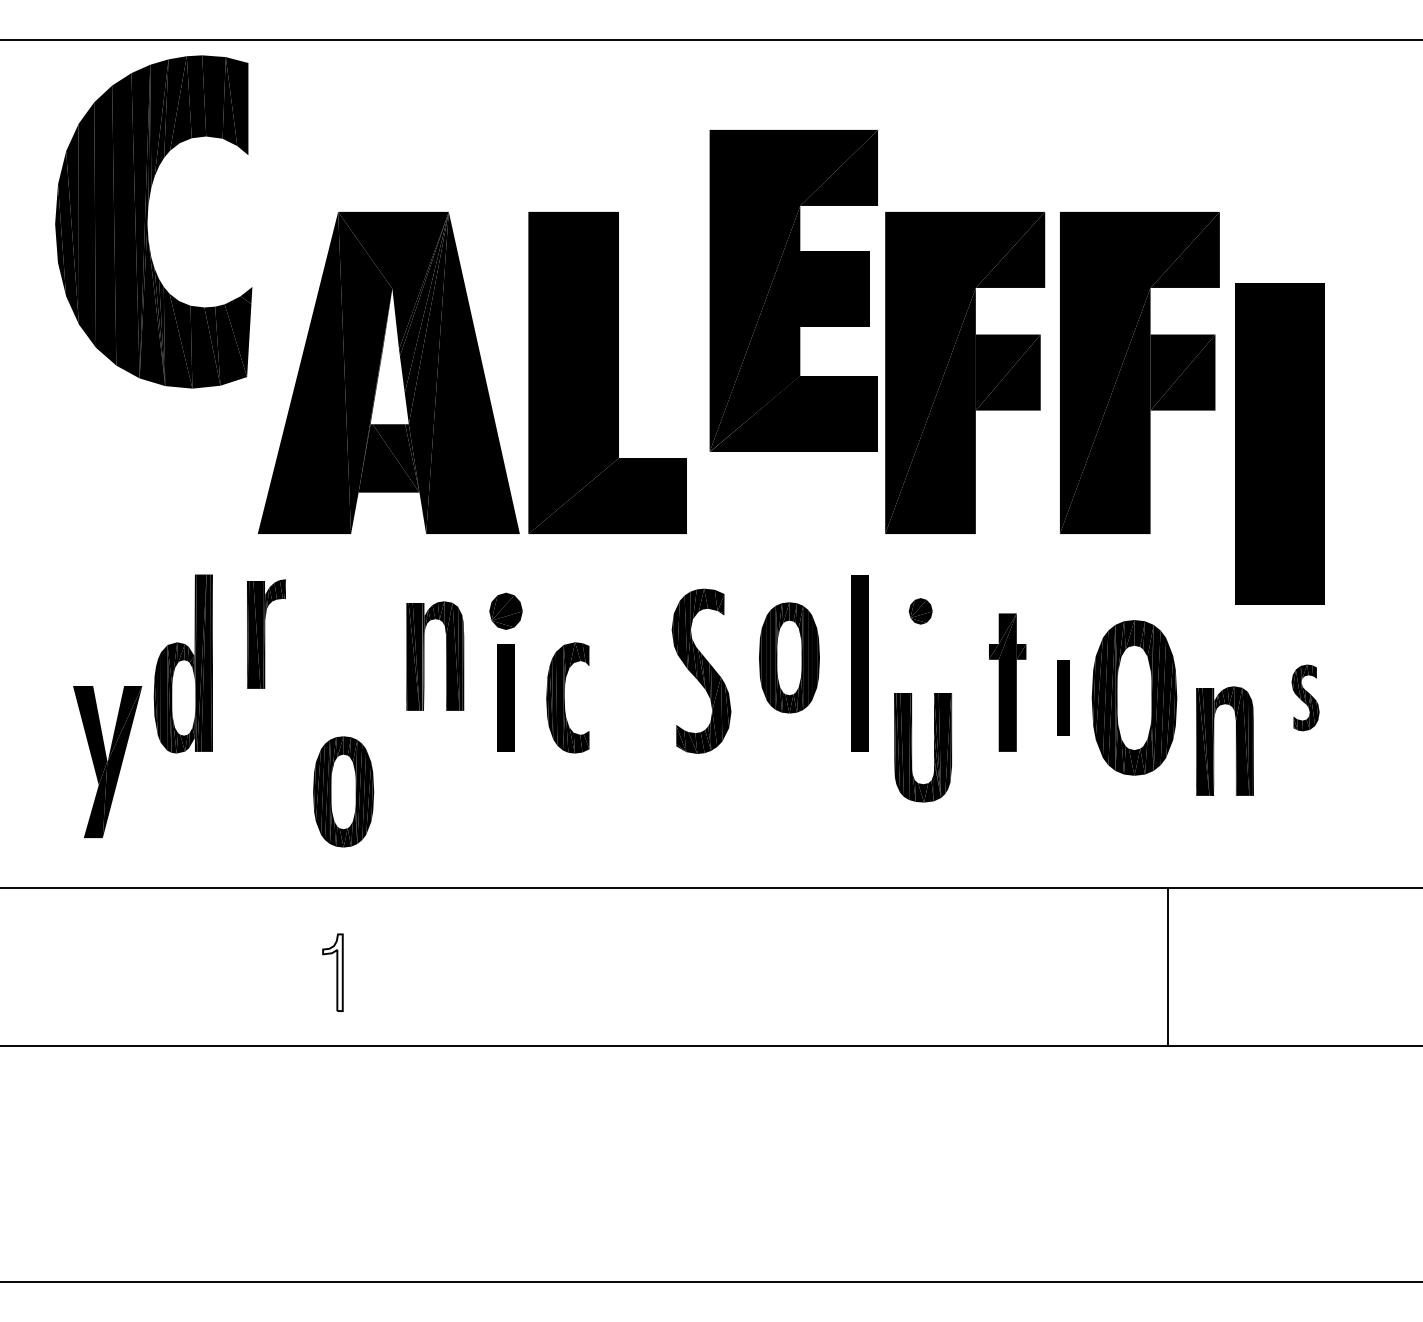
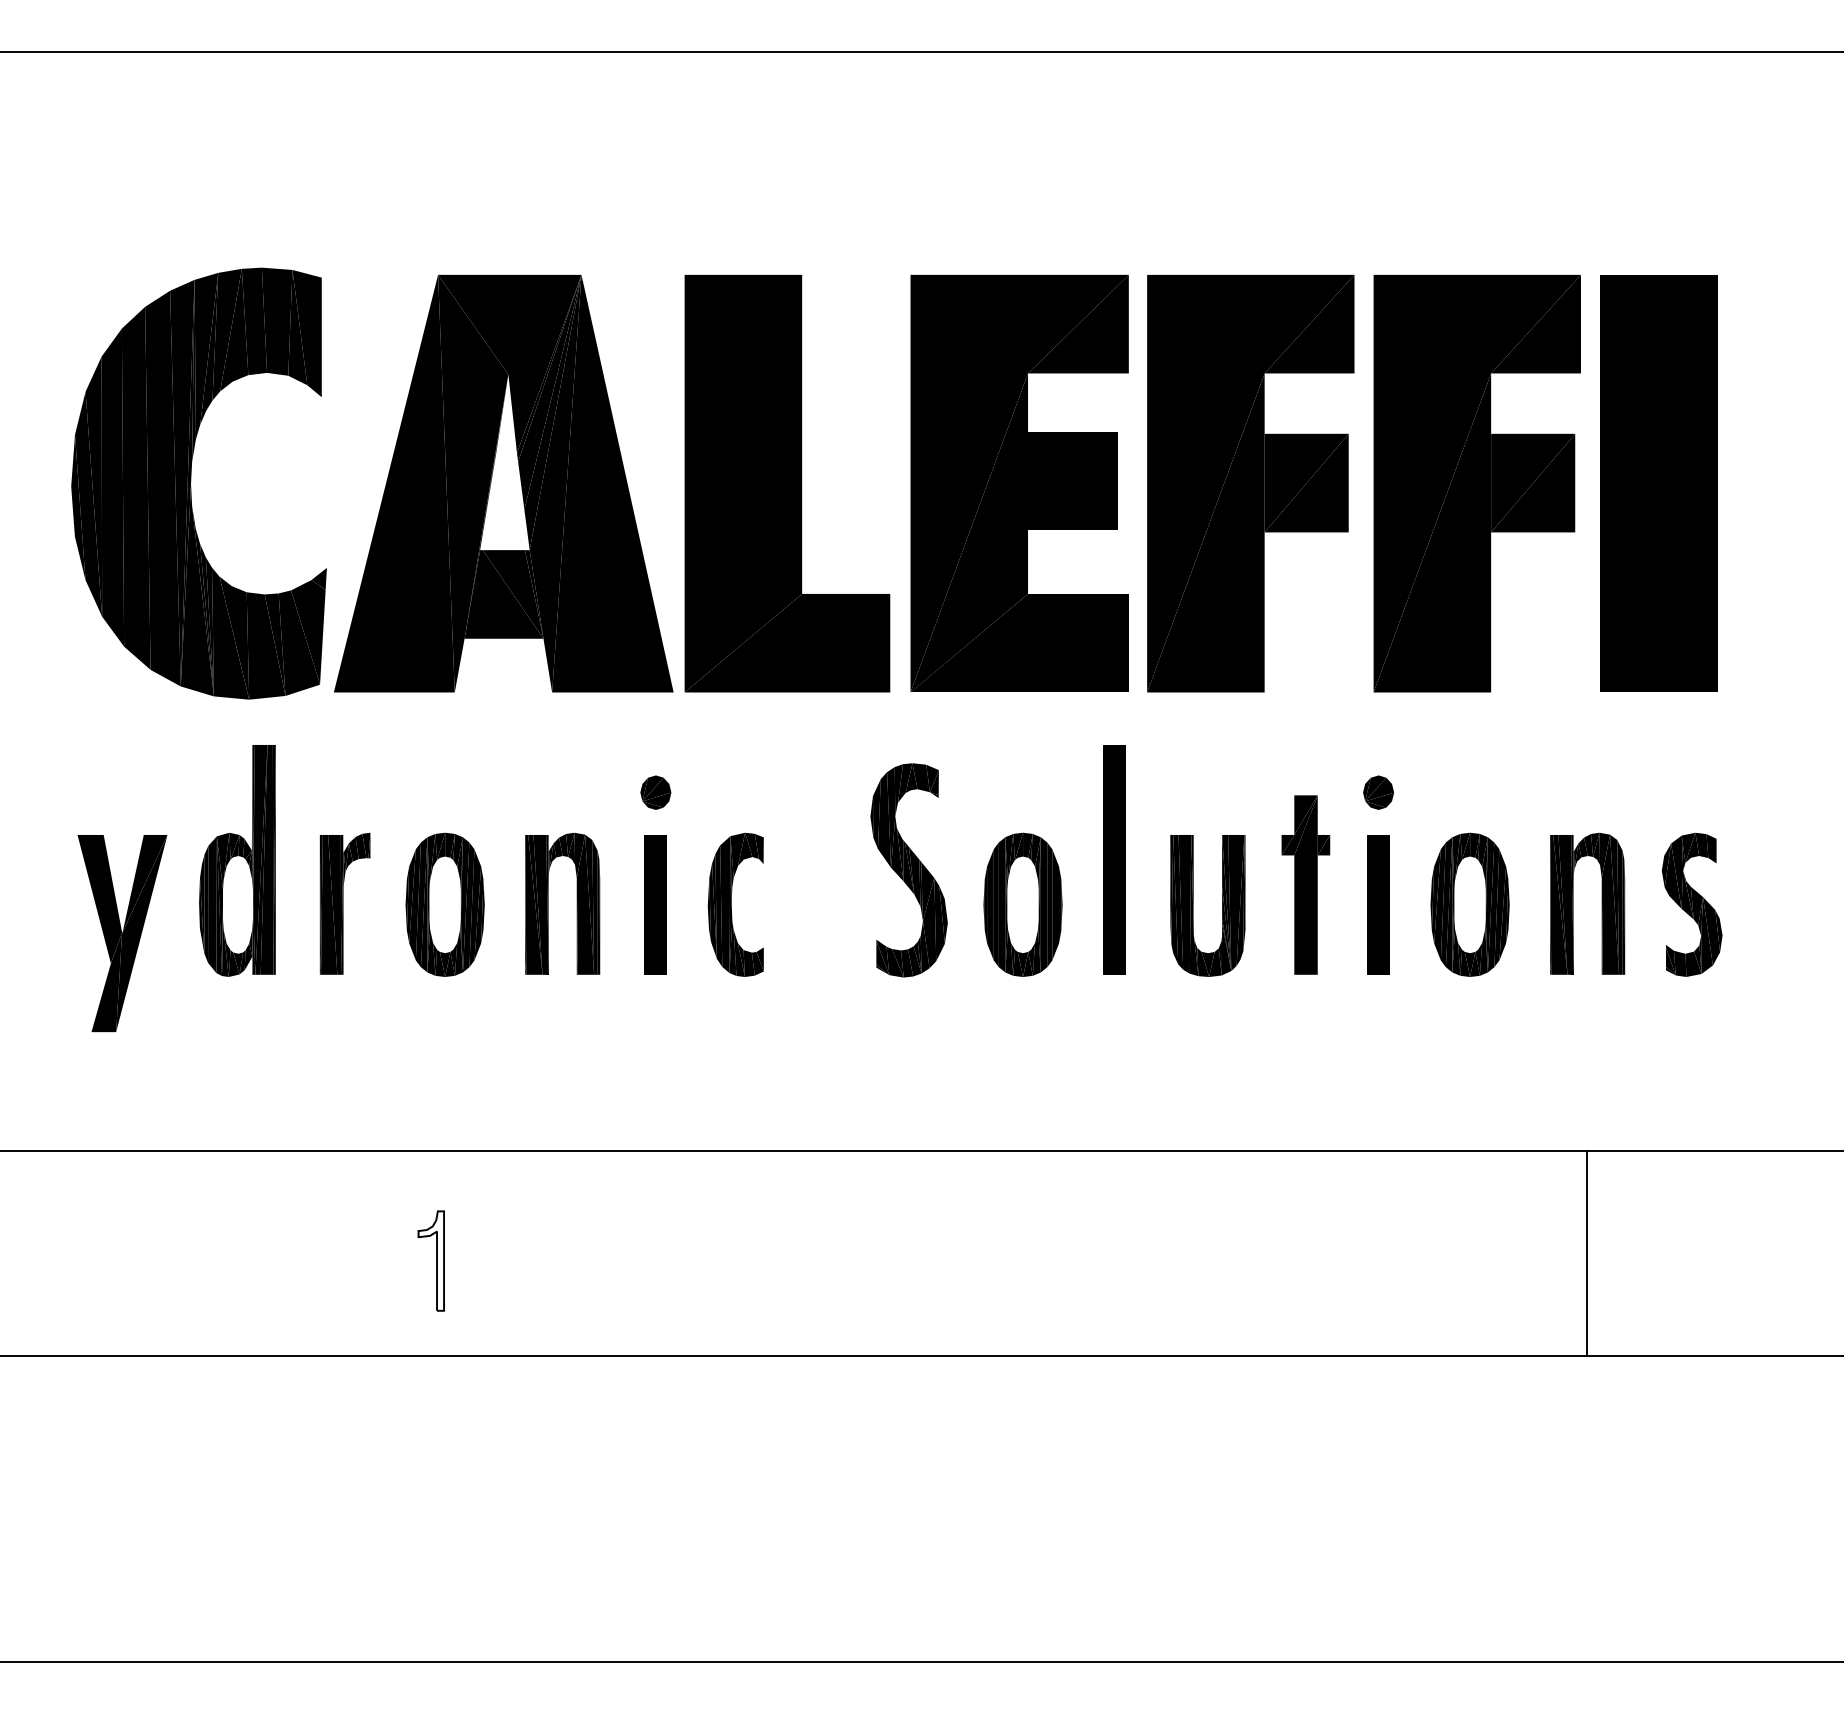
part: (153, 221) -> (198, 483), moved
part: (793, 290) -> (1019, 483), moved
part: (1279, 443) -> (1658, 483), moved
part: (506, 611) -> (656, 792), size x0.71
part: (920, 611) -> (1378, 792), moved
part: (266, 633) -> (345, 903), moved
part: (424, 655) -> (548, 903), moved
part: (789, 657) -> (1023, 904), moved
part: (1063, 697) -> (1378, 904), size x1.43
part: (1133, 697) -> (1468, 904), size x0.71
part: (1305, 697) -> (1691, 904), size x1.67
part: (1214, 740) -> (1573, 903), moved
part: (912, 747) -> (1194, 905), moved
part: (107, 761) -> (122, 932), moved
part: (343, 791) -> (444, 904), moved
line: (1167, 966) -> (1586, 1252), moved

